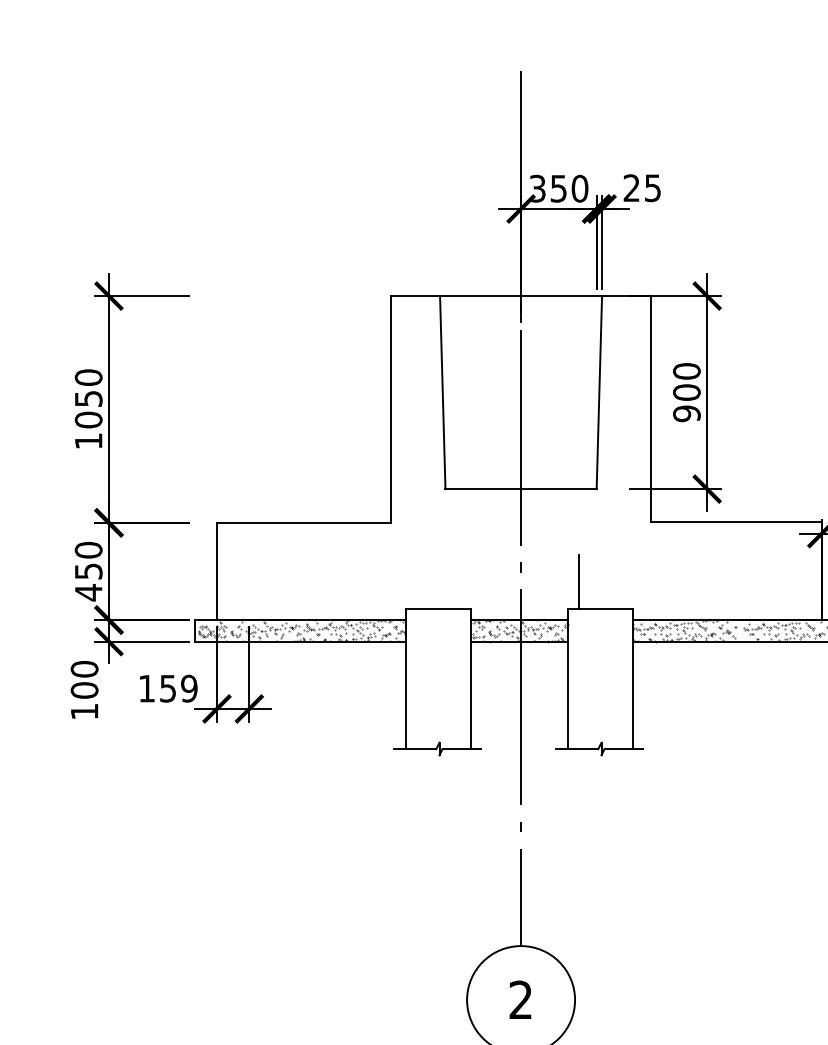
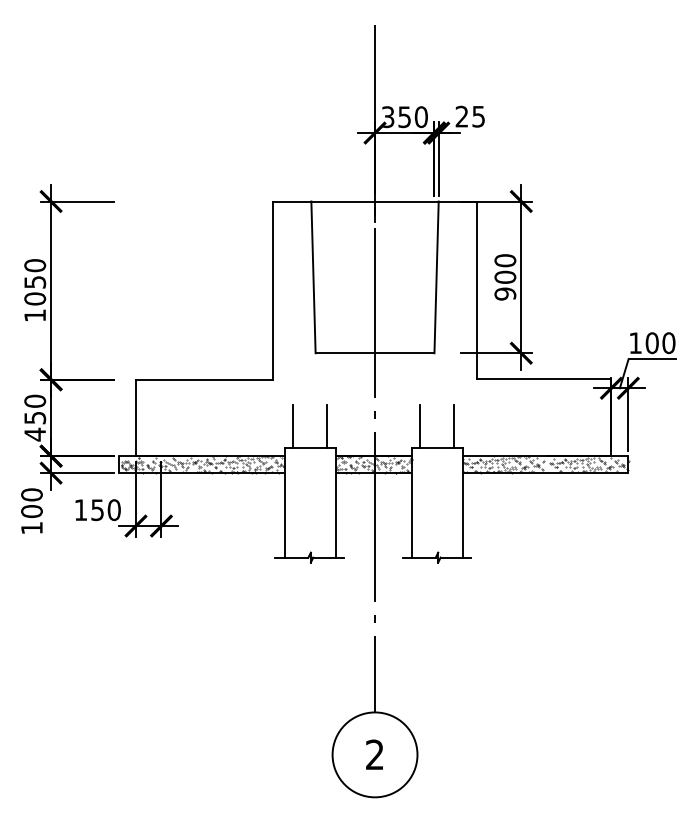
line: (417, 582) -> (293, 426), added
line: (460, 582) -> (327, 426), added
line: (622, 582) -> (454, 426), added
text: (188, 689) -> (113, 510), 159 -> 150

